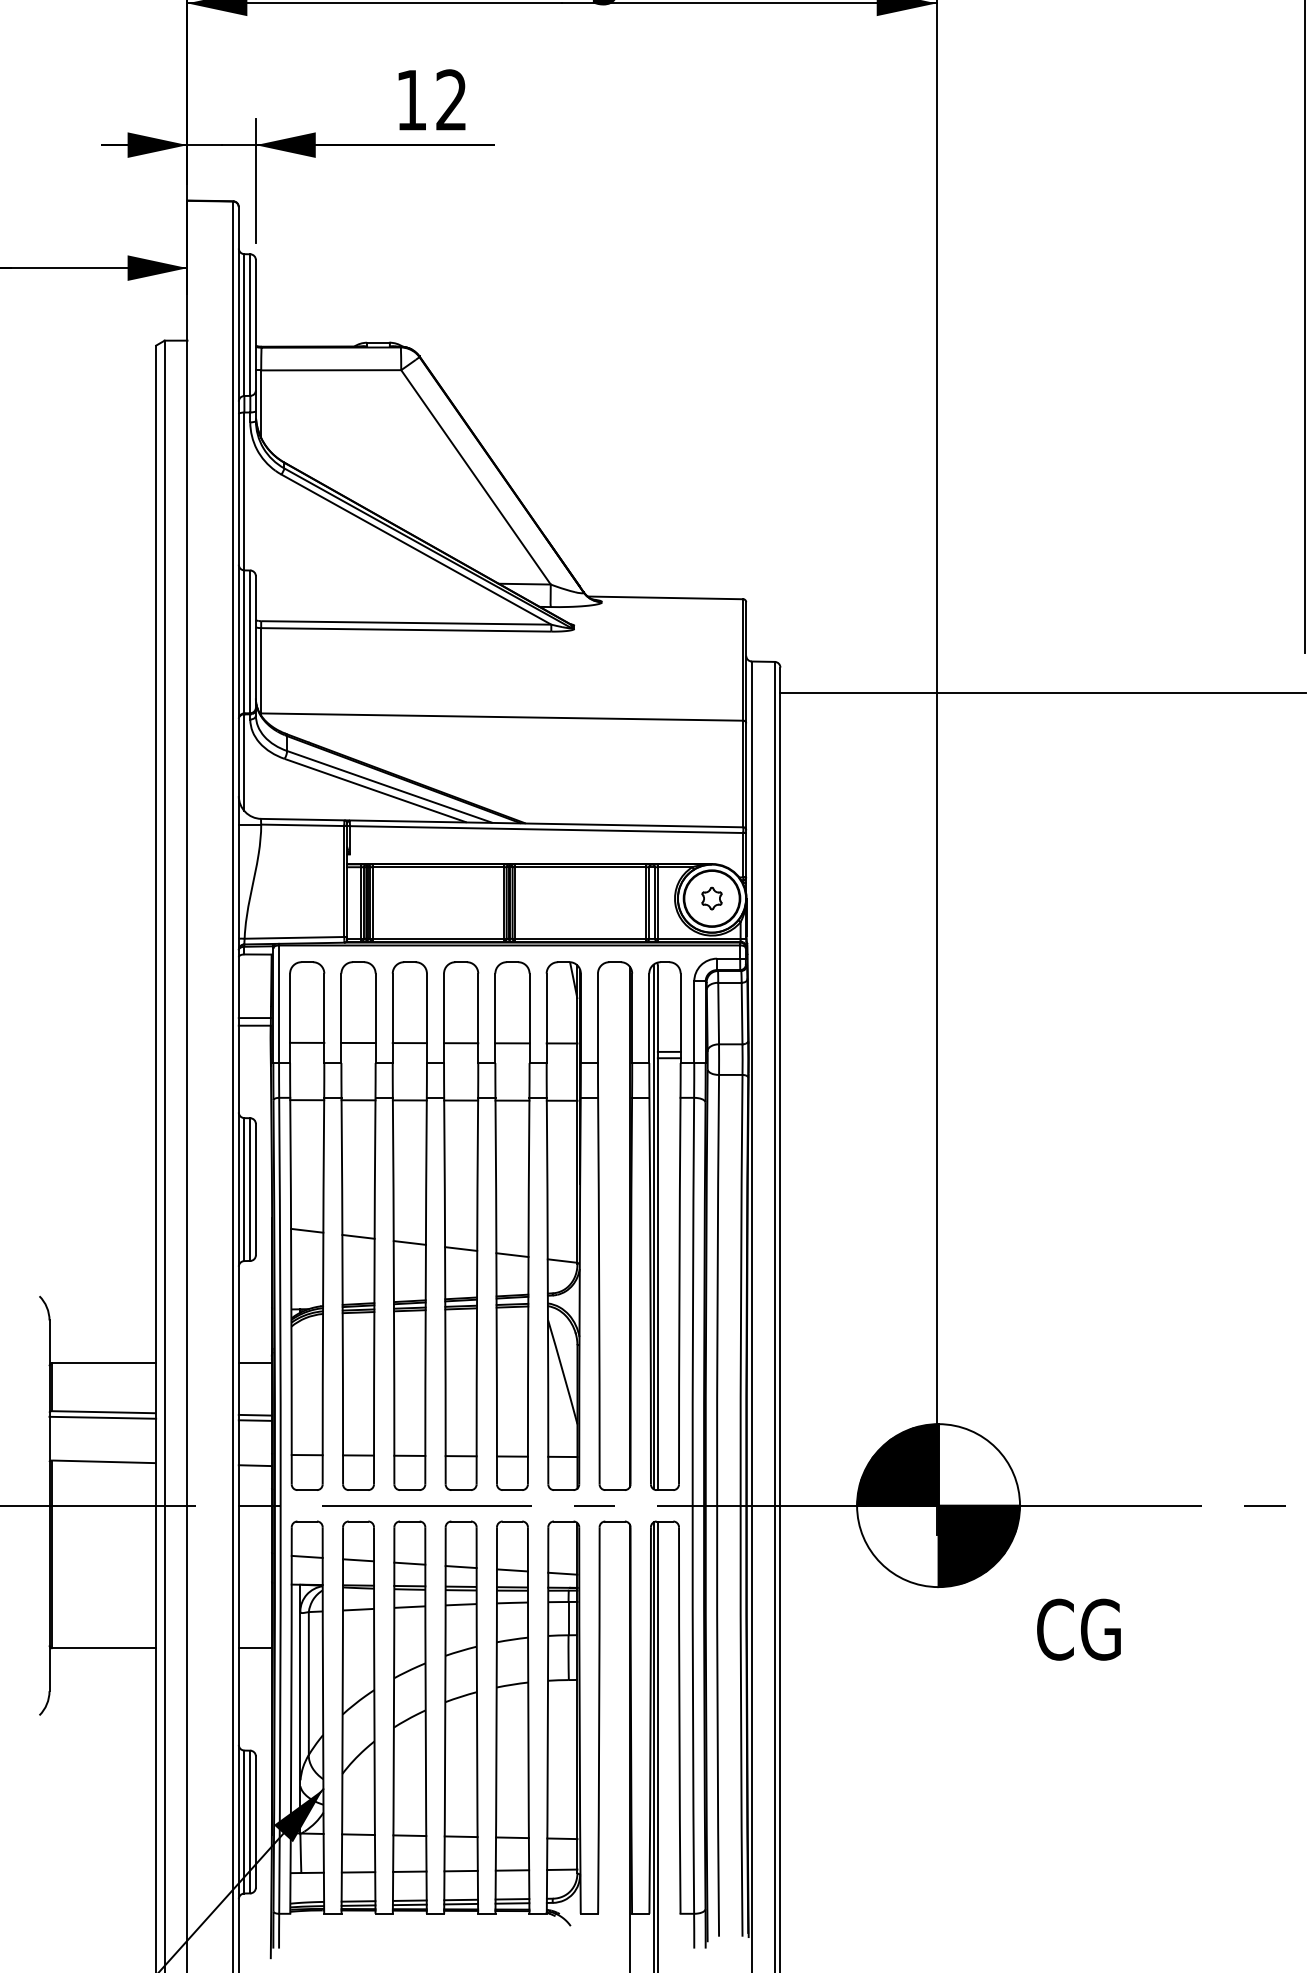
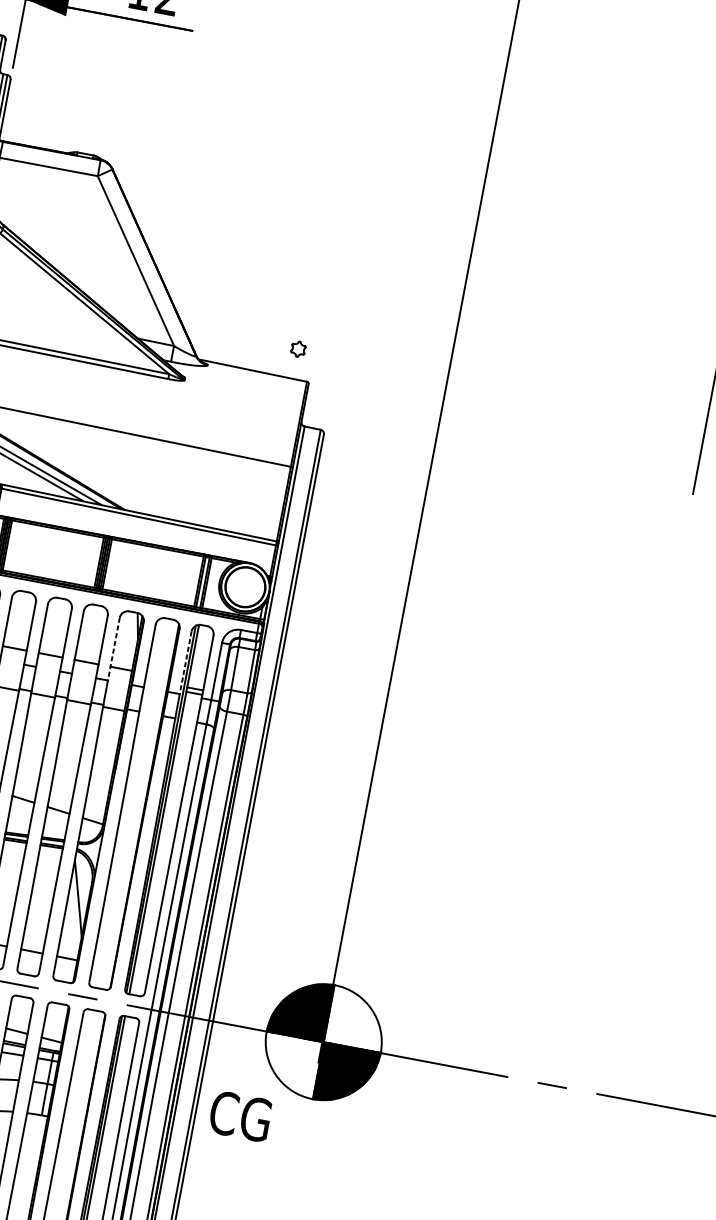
line: (1043, 693) -> (504, 487), removed
part: (711, 898) -> (298, 349), moved
line: (546, 1018) -> (113, 649), solid -> dashed
line: (649, 1018) -> (185, 662), solid -> dashed
text: (1078, 1629) -> (240, 1116), moved

